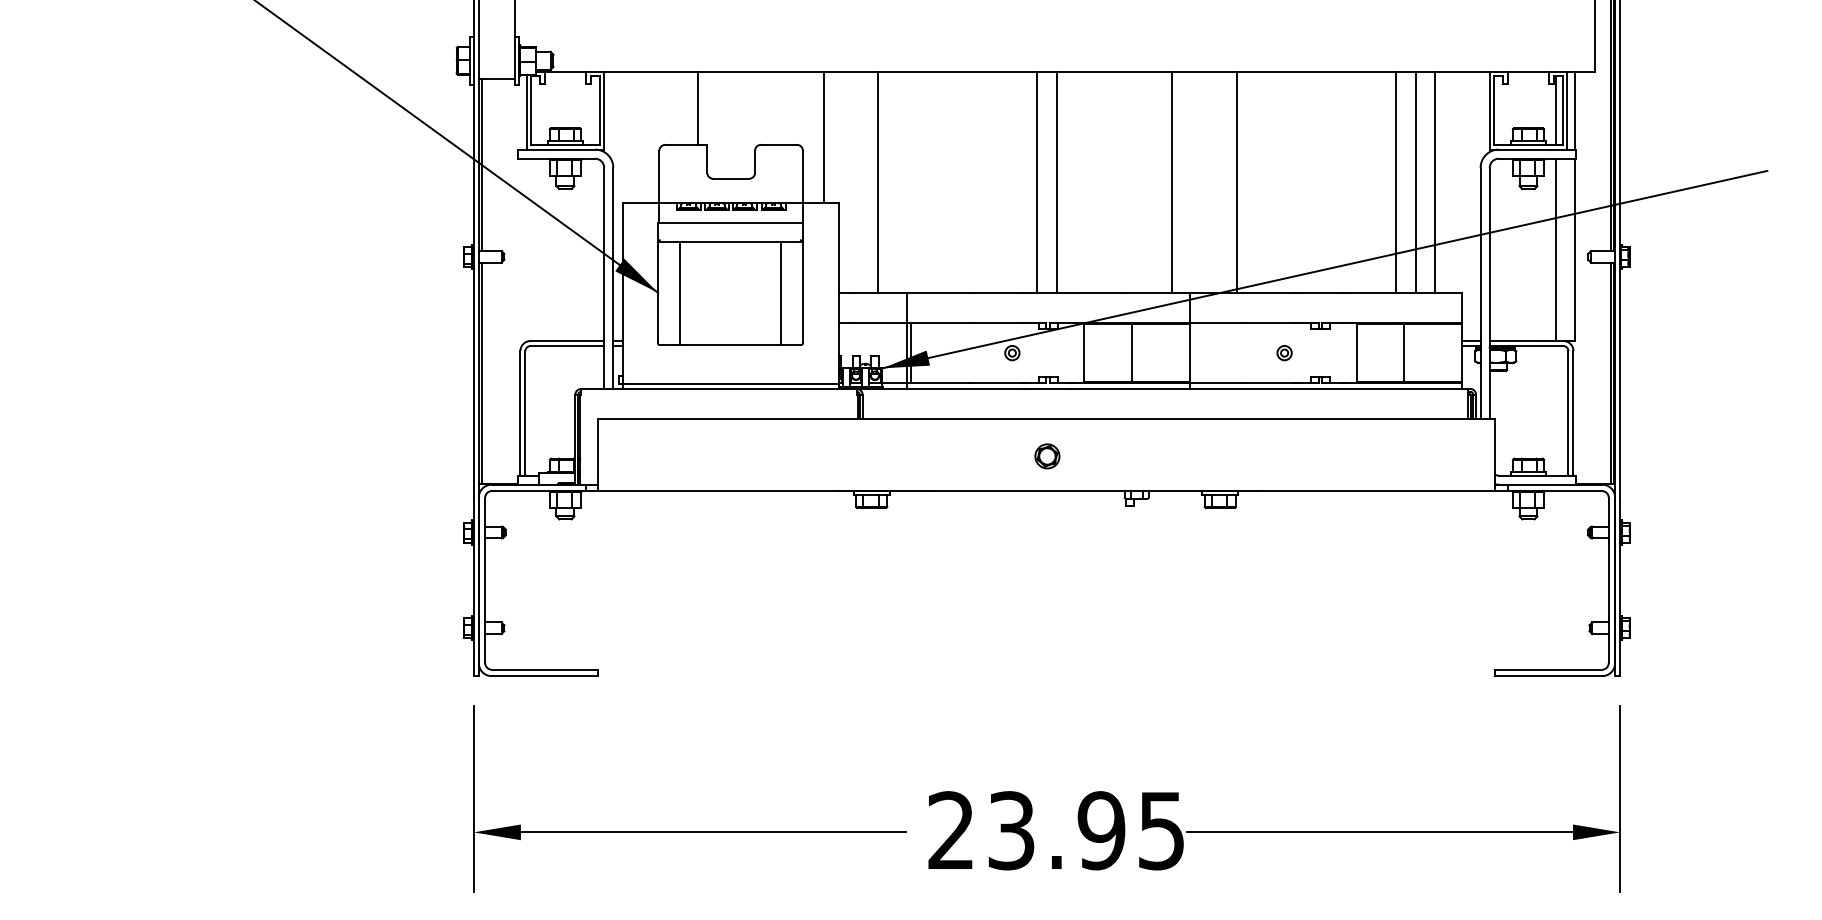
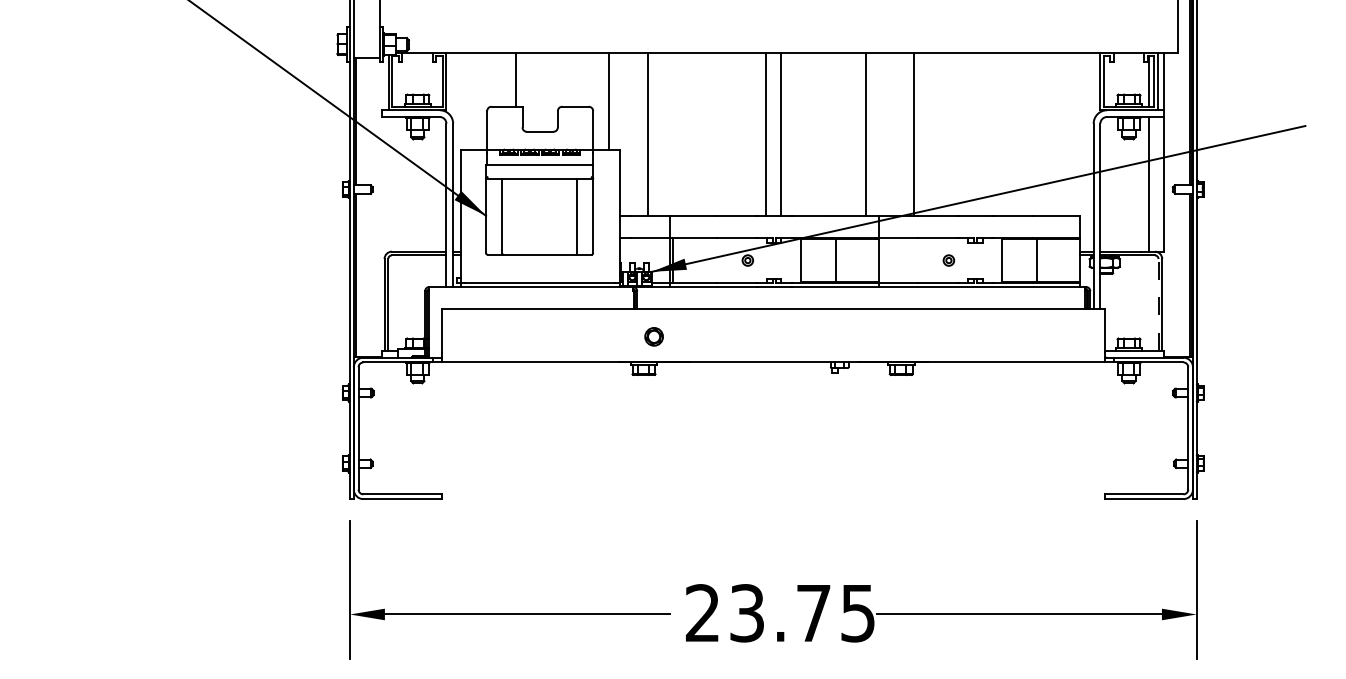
line: (1395, 182) -> (1030, 134), removed
line: (1416, 182) -> (1046, 134), removed
line: (1435, 182) -> (1060, 134), removed
line: (1568, 412) -> (1158, 304), solid -> dashed
part: (1047, 456) -> (654, 336), moved
text: (1101, 830) -> (813, 613), 23.95 -> 23.75

